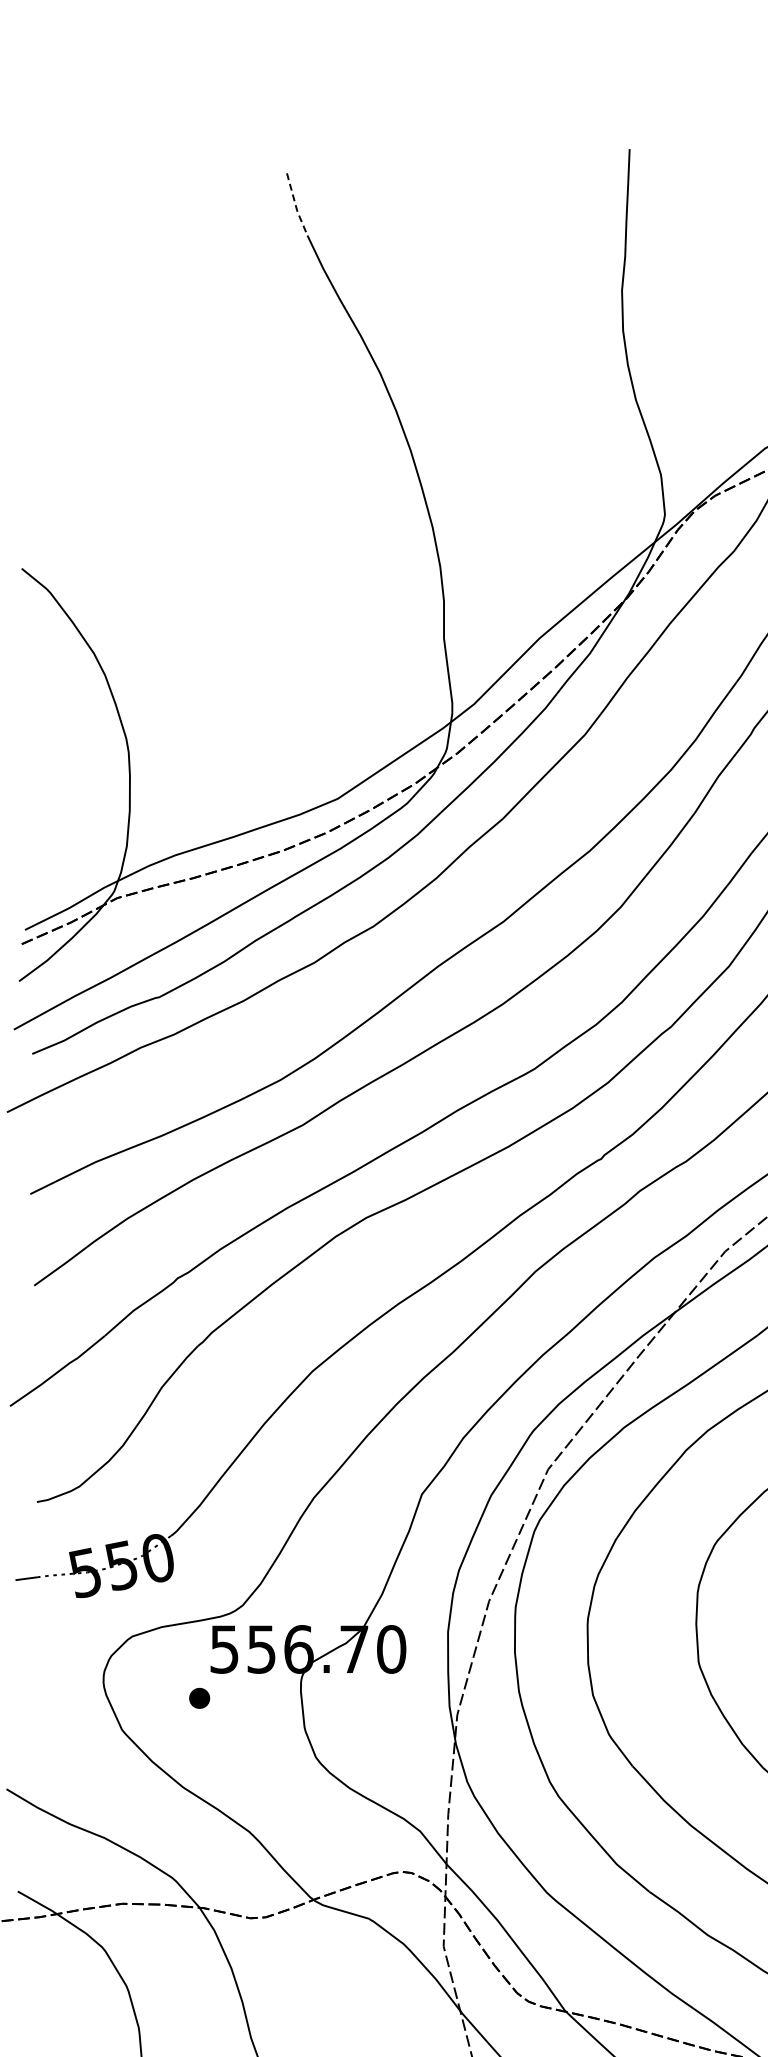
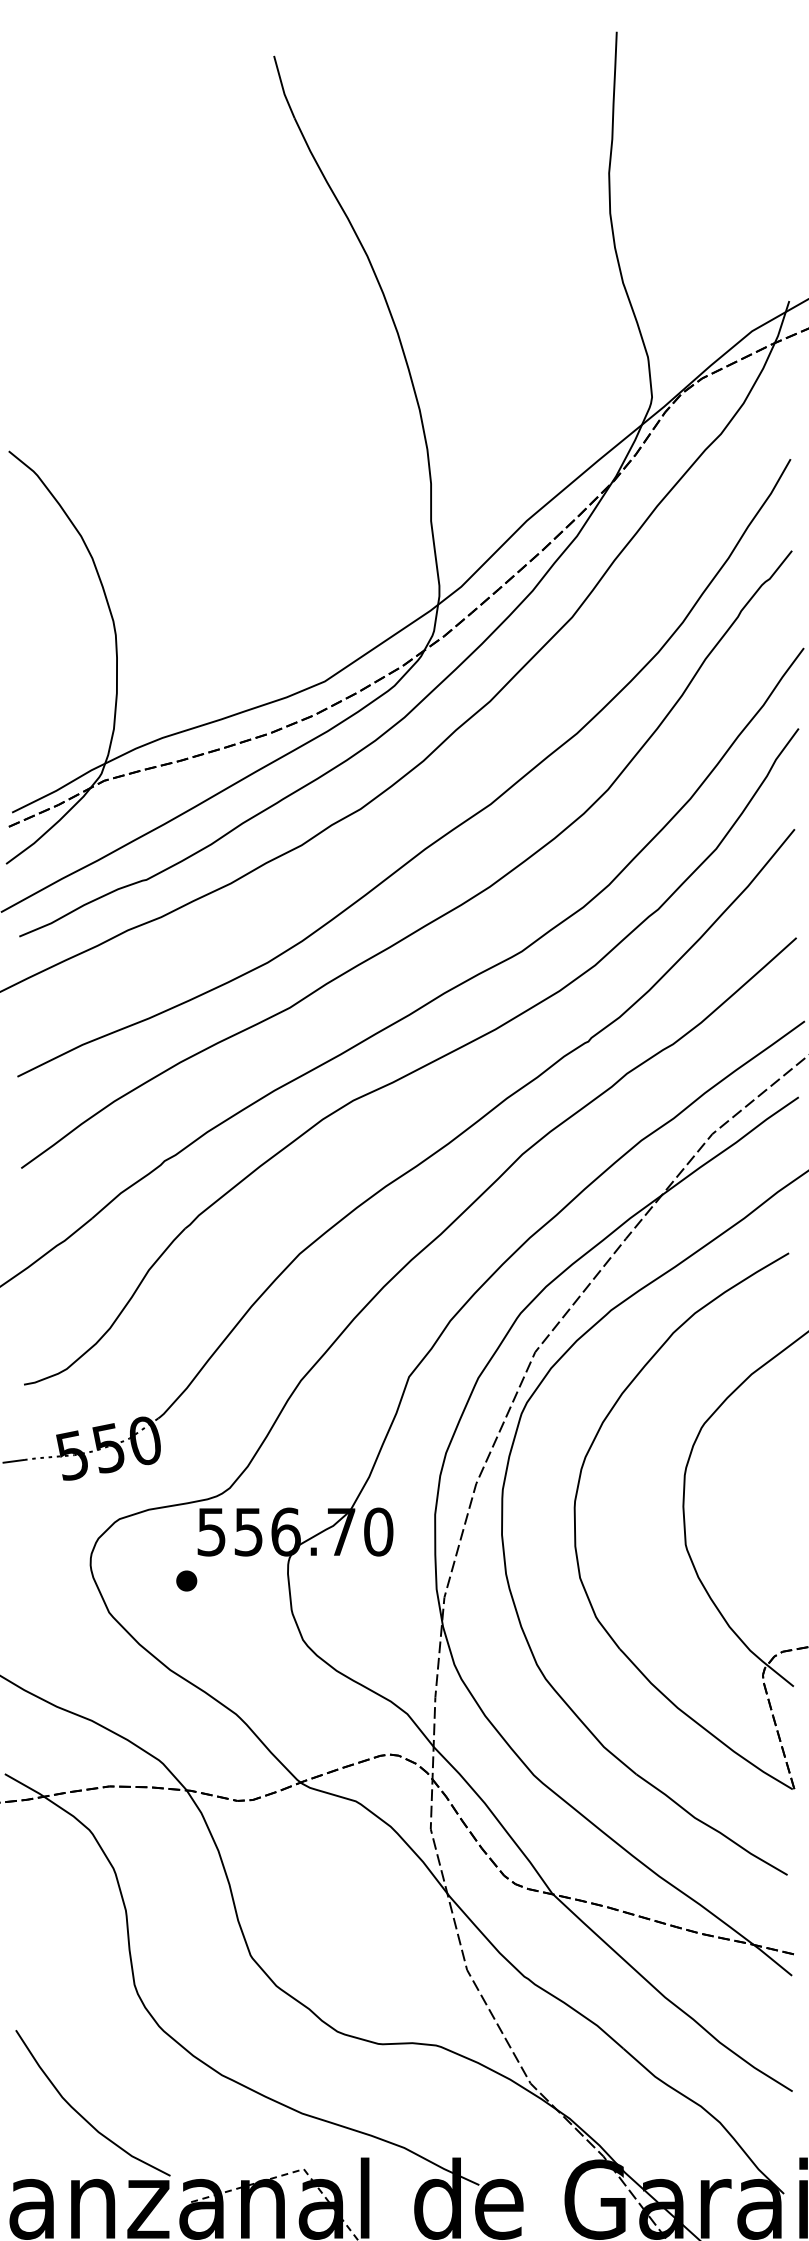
line: (295, 205) -> (282, 88), dashed -> solid

